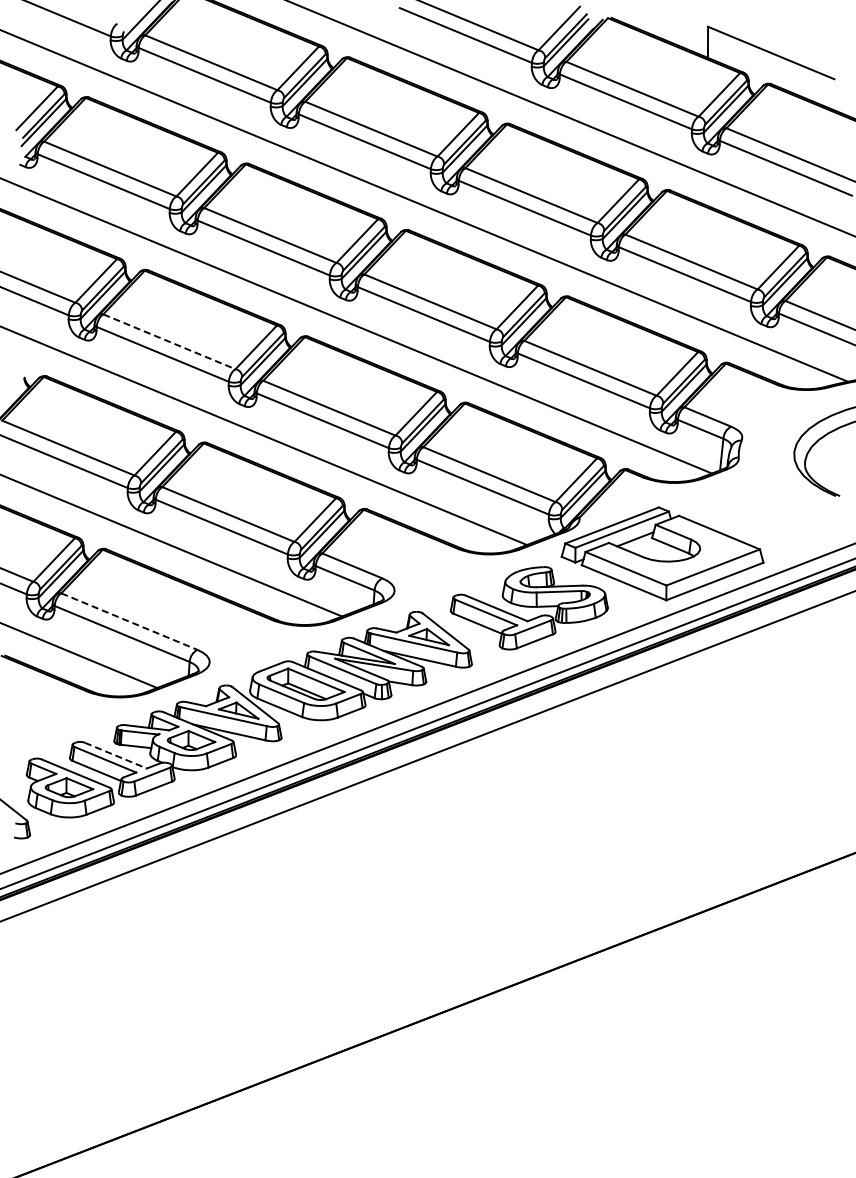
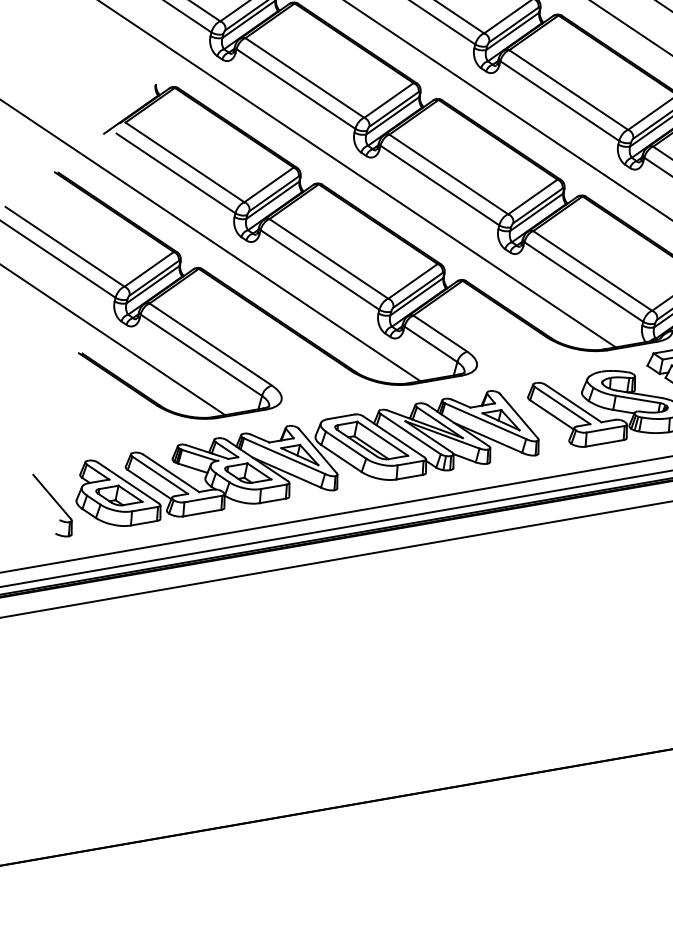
line: (169, 341) -> (305, 77), dashed -> solid
line: (129, 621) -> (210, 344), dashed -> solid
line: (116, 755) -> (171, 473), dashed -> solid

